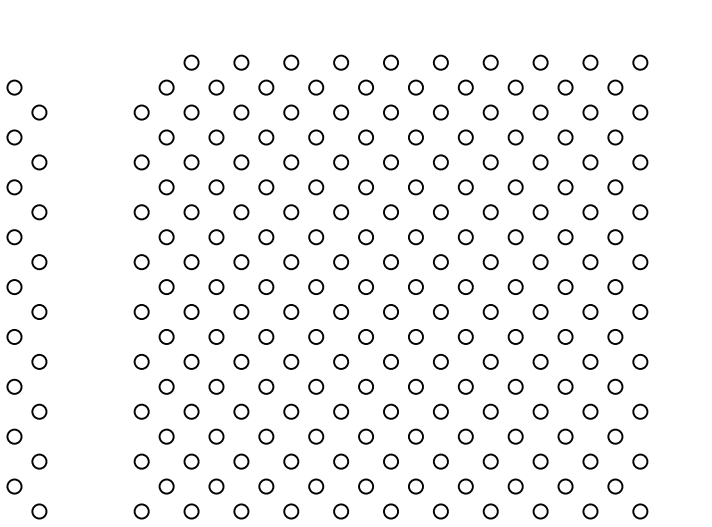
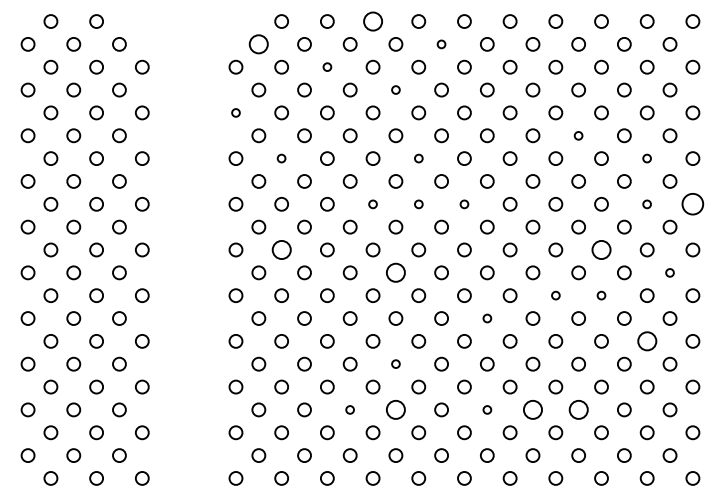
circle: (290, 62) -> (372, 21), size x1.4
circle: (166, 87) -> (258, 44), size x1.4
circle: (365, 87) -> (441, 44), size x0.6
circle: (241, 111) -> (327, 66), size x0.6
circle: (315, 136) -> (395, 89), size x0.6
circle: (141, 161) -> (235, 112), size x0.6
circle: (515, 187) -> (578, 135), size x0.6
circle: (191, 212) -> (281, 158), size x0.6
circle: (340, 212) -> (418, 158), size x0.6
circle: (589, 212) -> (646, 158), size x0.6
circle: (290, 262) -> (372, 204), size x0.6
circle: (340, 262) -> (418, 204), size x0.6
circle: (391, 262) -> (464, 204), size x0.6
circle: (589, 262) -> (646, 204), size x0.6
circle: (639, 262) -> (692, 204), size x1.6
circle: (191, 311) -> (281, 249), size x1.4
circle: (540, 311) -> (601, 249), size x1.4
circle: (315, 336) -> (395, 272), size x1.4
circle: (614, 336) -> (669, 272), size x0.6
circle: (490, 361) -> (555, 295), size x0.6
circle: (540, 361) -> (601, 295), size x0.6
circle: (416, 386) -> (487, 318), size x0.6
circle: (589, 411) -> (646, 341), size x1.4
circle: (315, 435) -> (395, 363), size x0.6
circle: (265, 486) -> (349, 409), size x0.6
circle: (315, 486) -> (395, 409), size x1.4
circle: (416, 486) -> (487, 409), size x0.6
circle: (465, 486) -> (532, 409), size x1.4
circle: (515, 486) -> (578, 409), size x1.4

